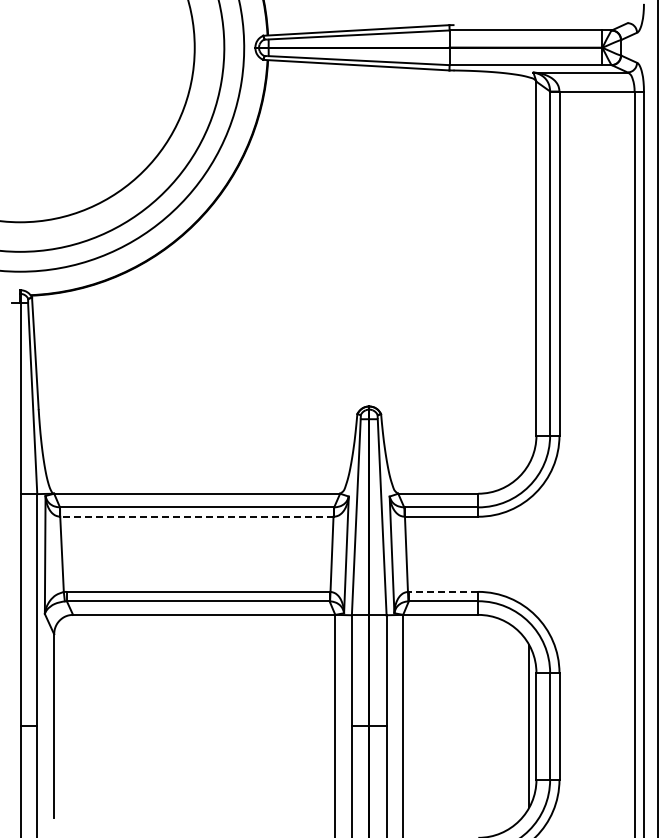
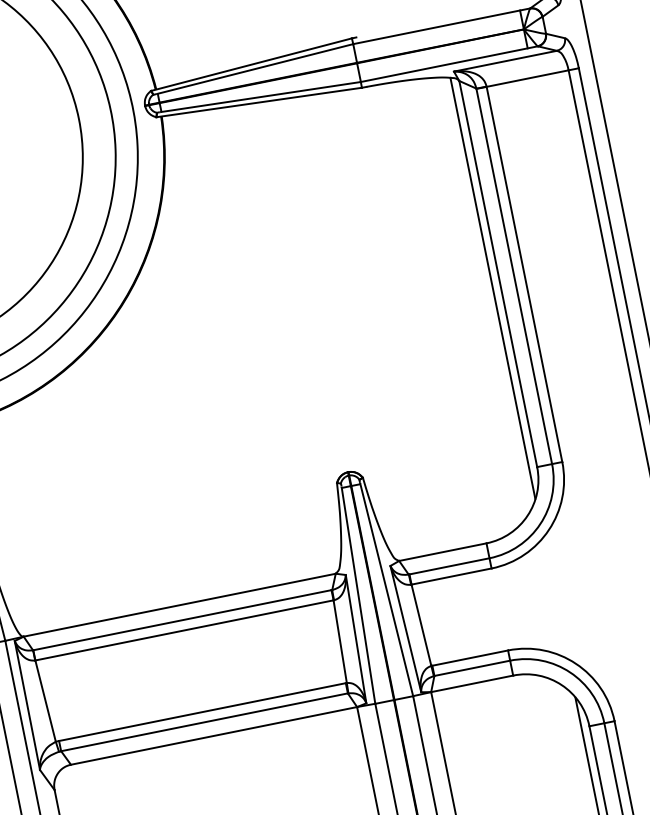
line: (529, 270) -> (493, 288), added
line: (196, 516) -> (183, 630), dashed -> solid
line: (443, 591) -> (470, 657), dashed -> solid

